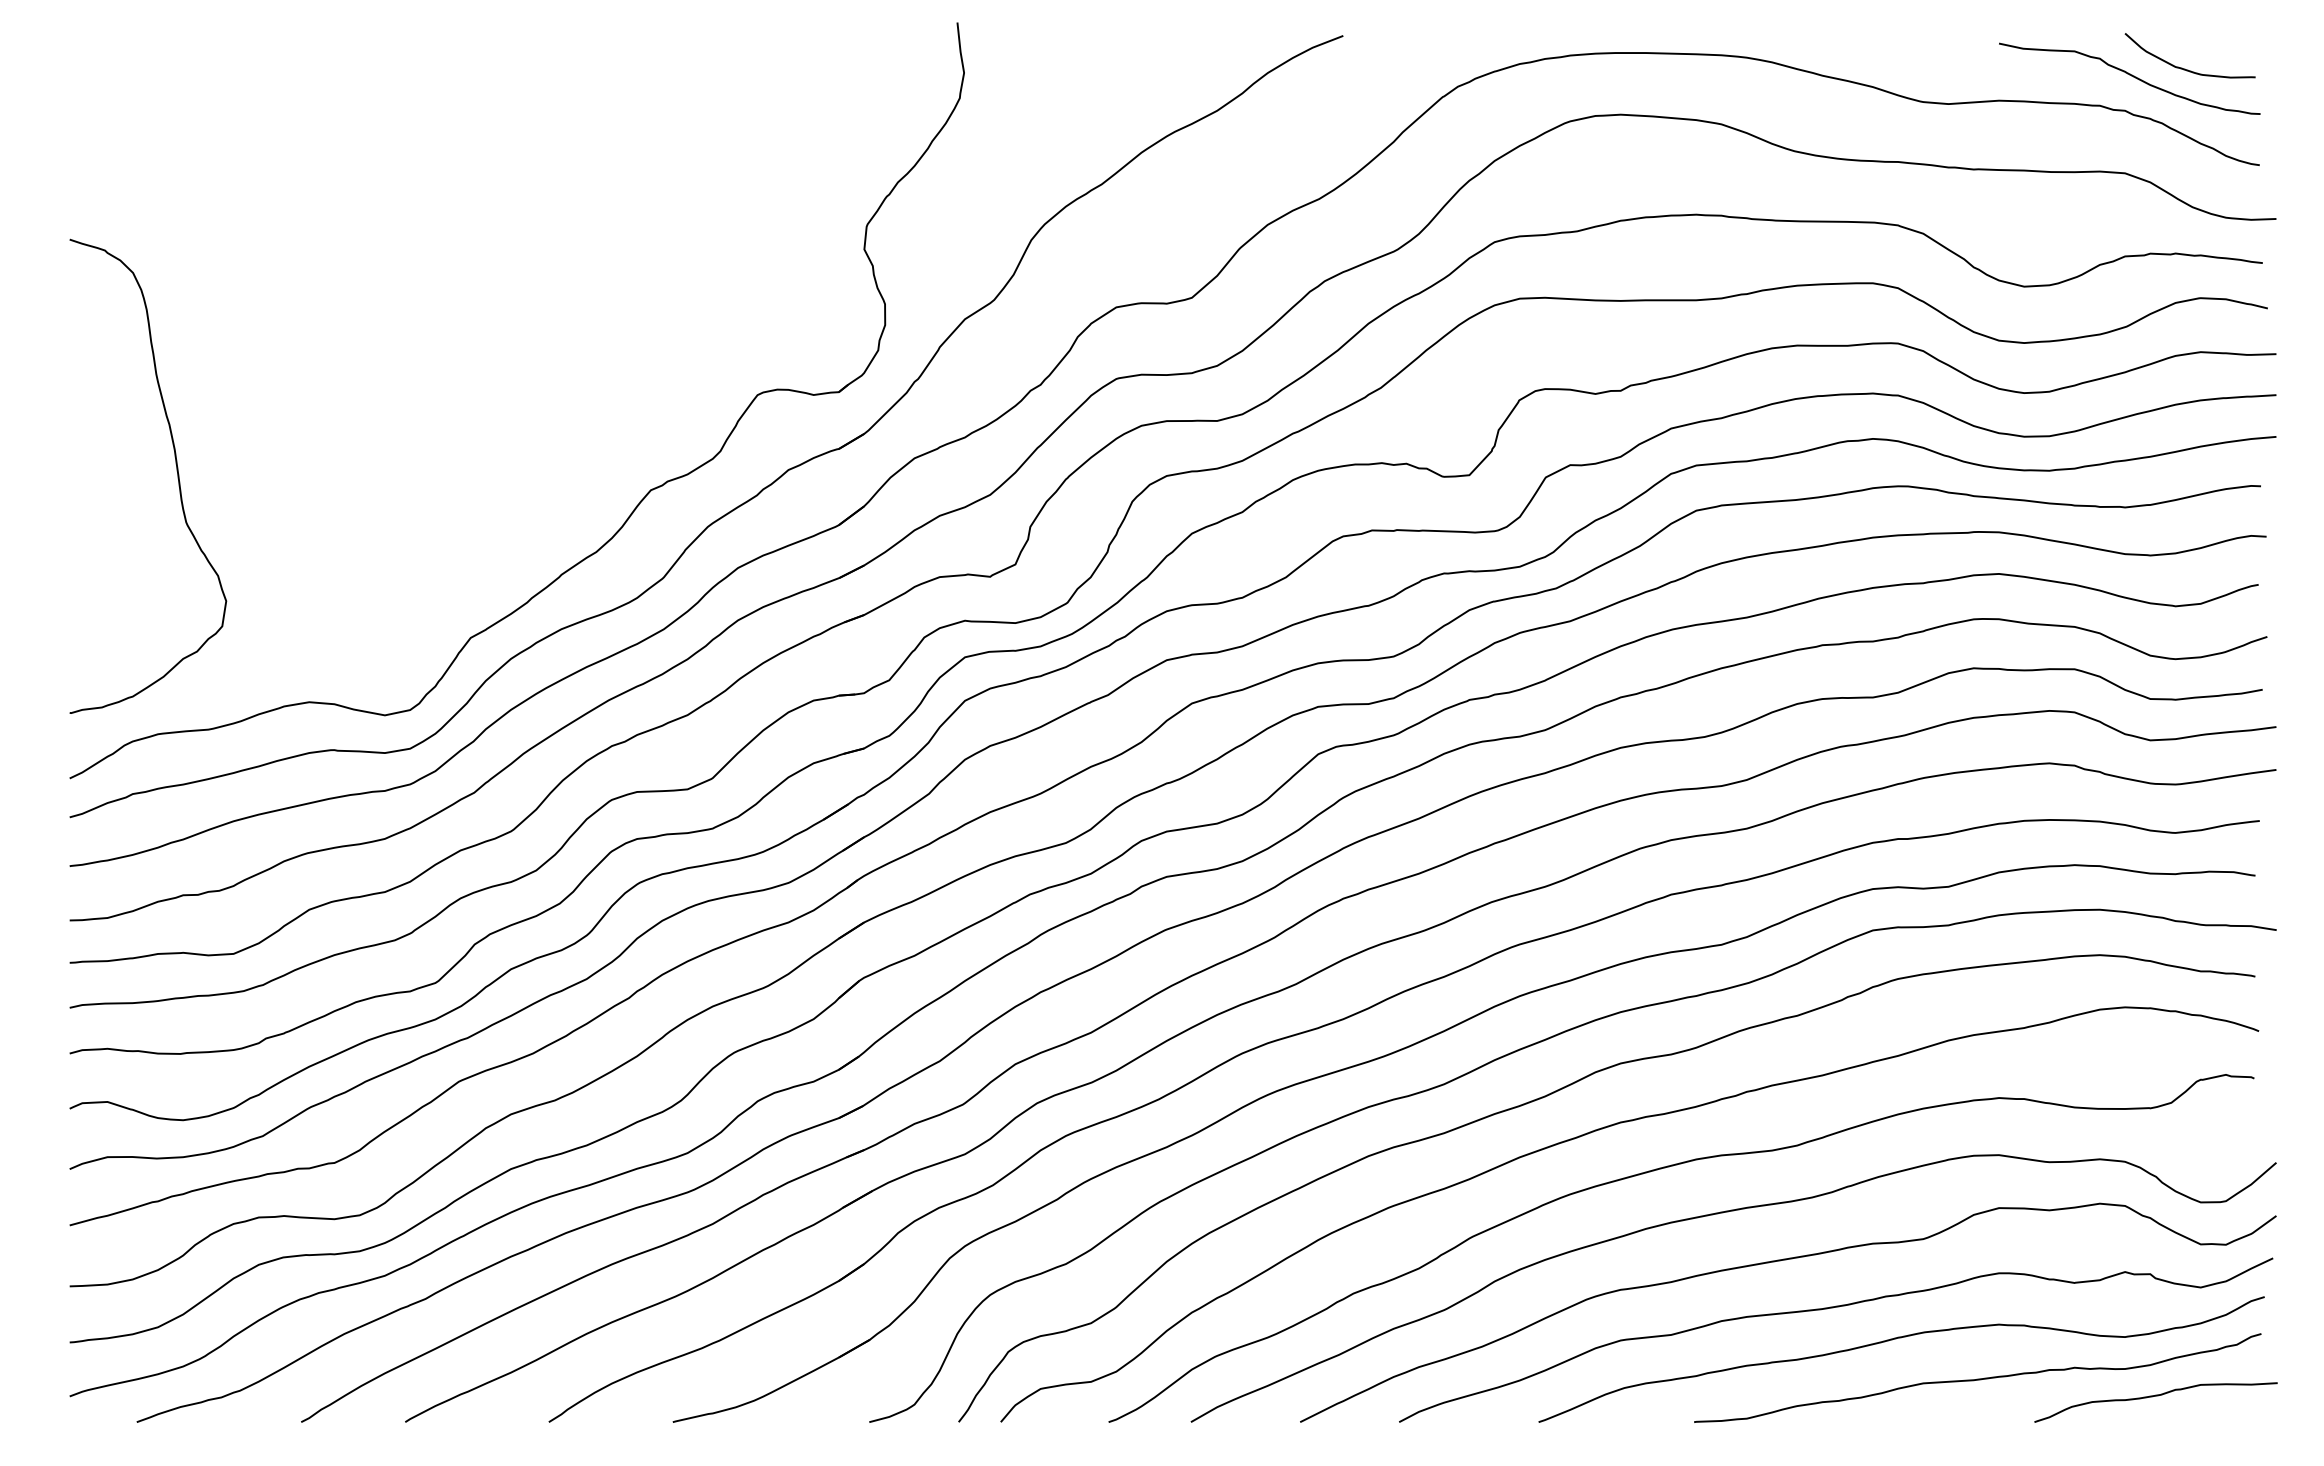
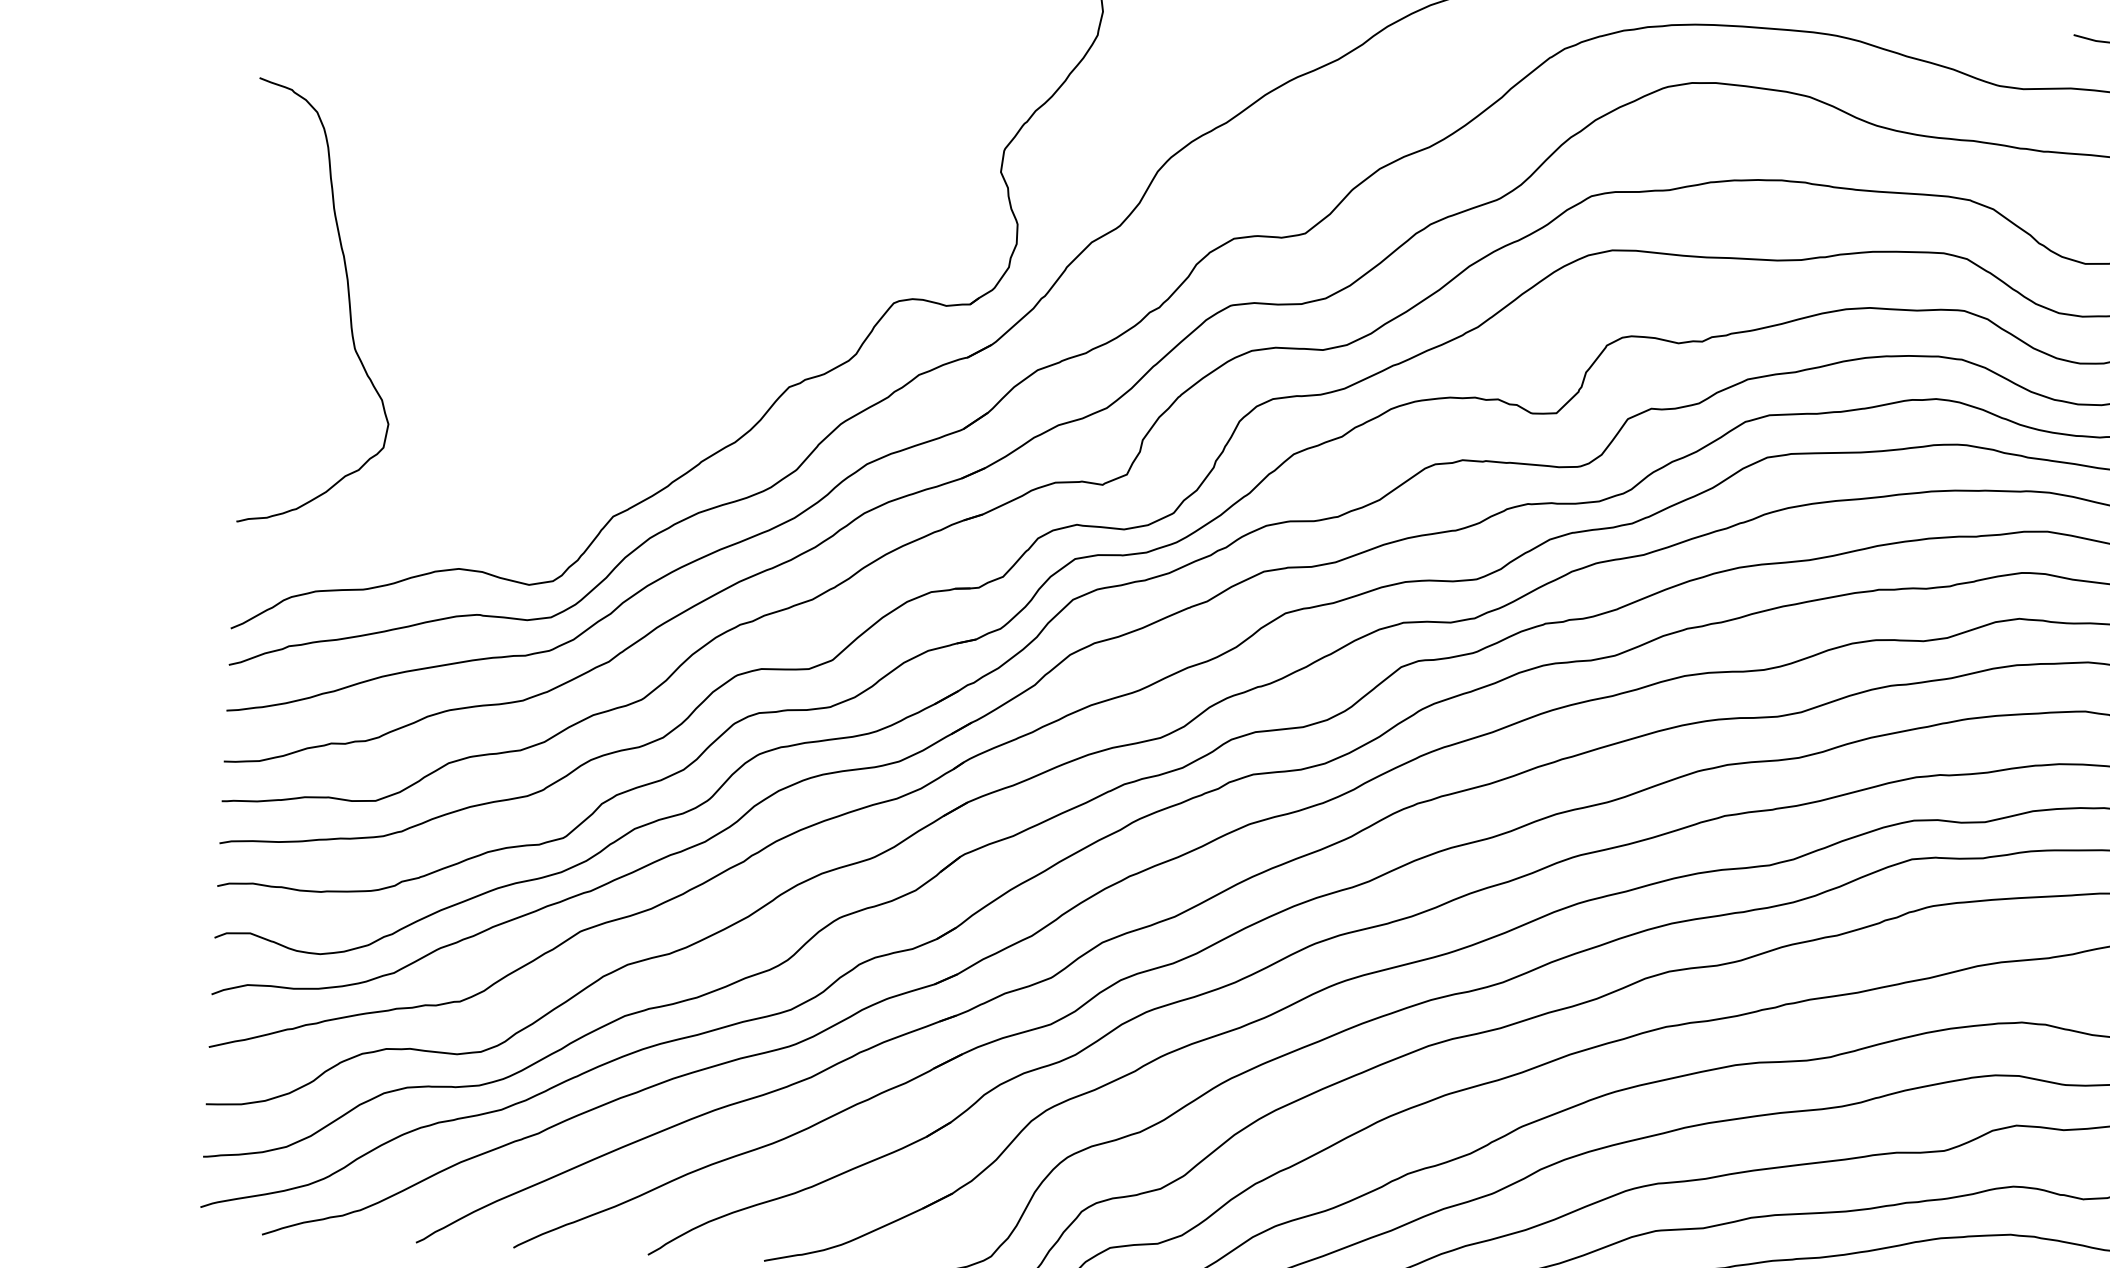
curve: (176, 471) -> (348, 300), moved

